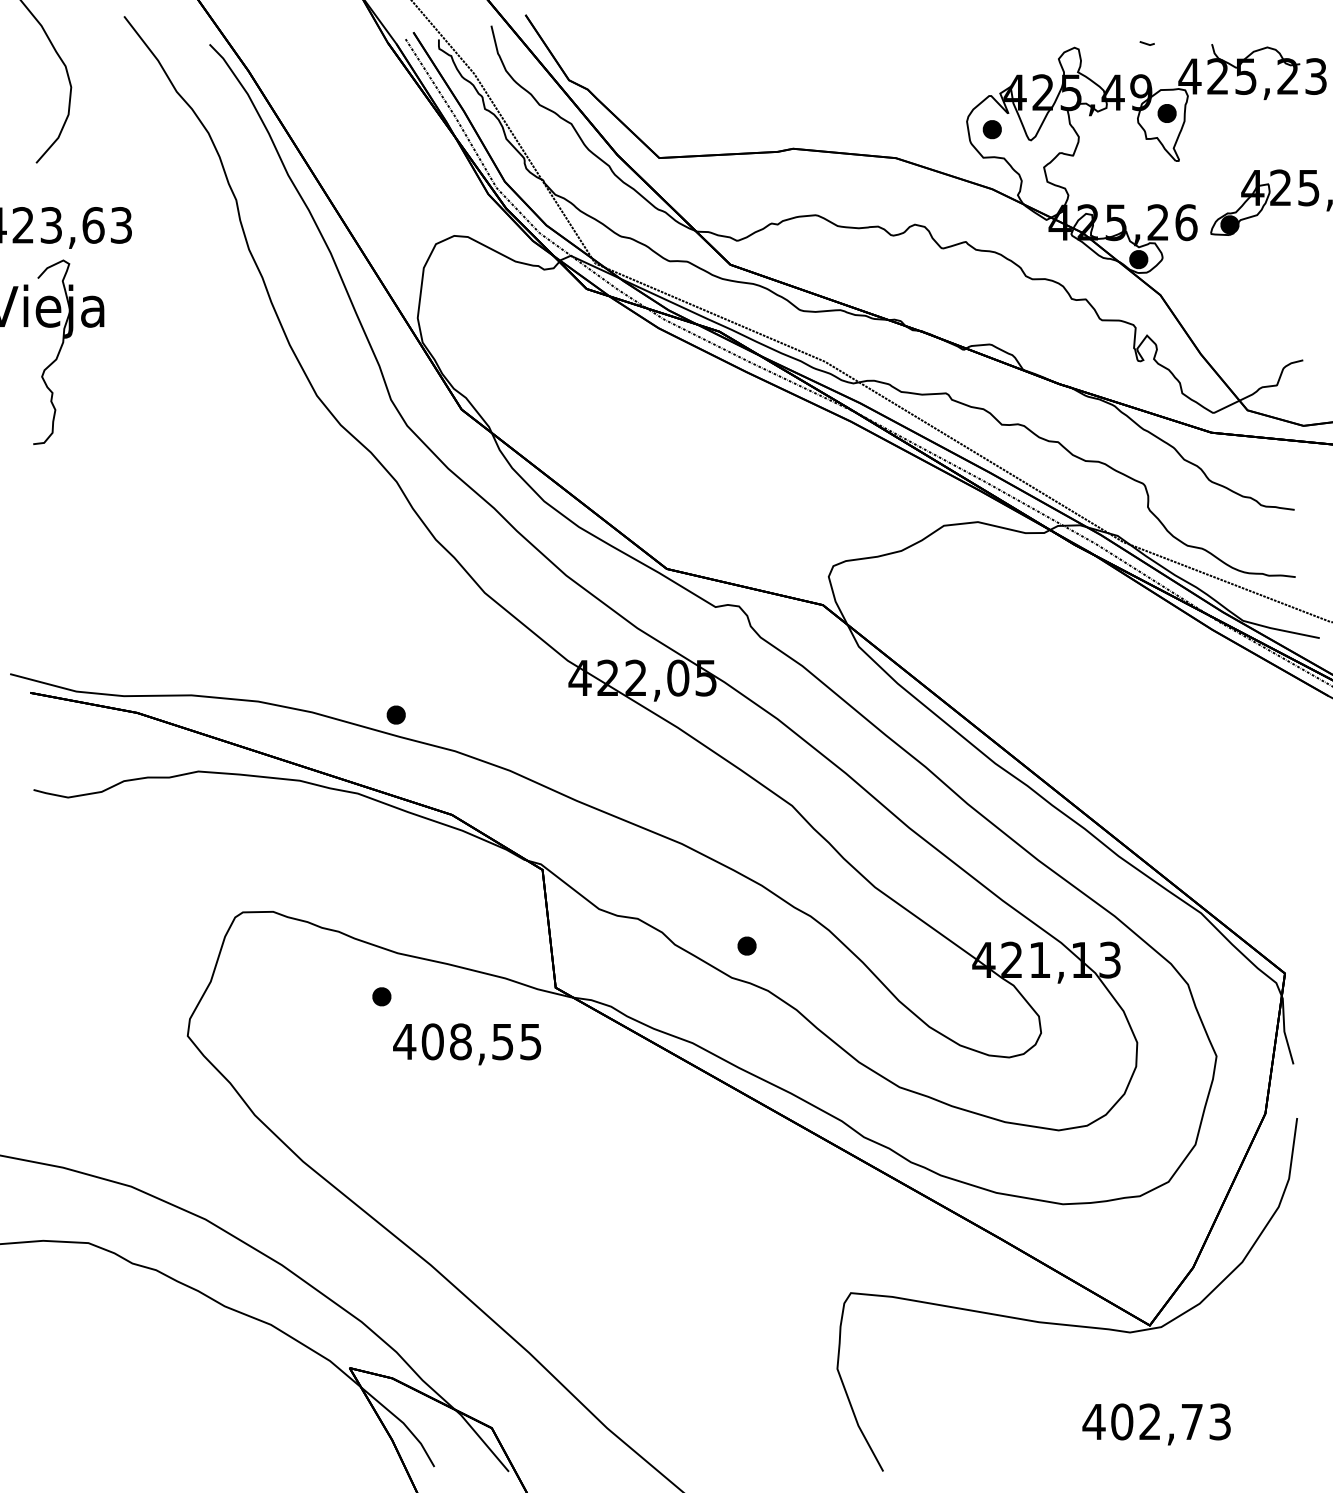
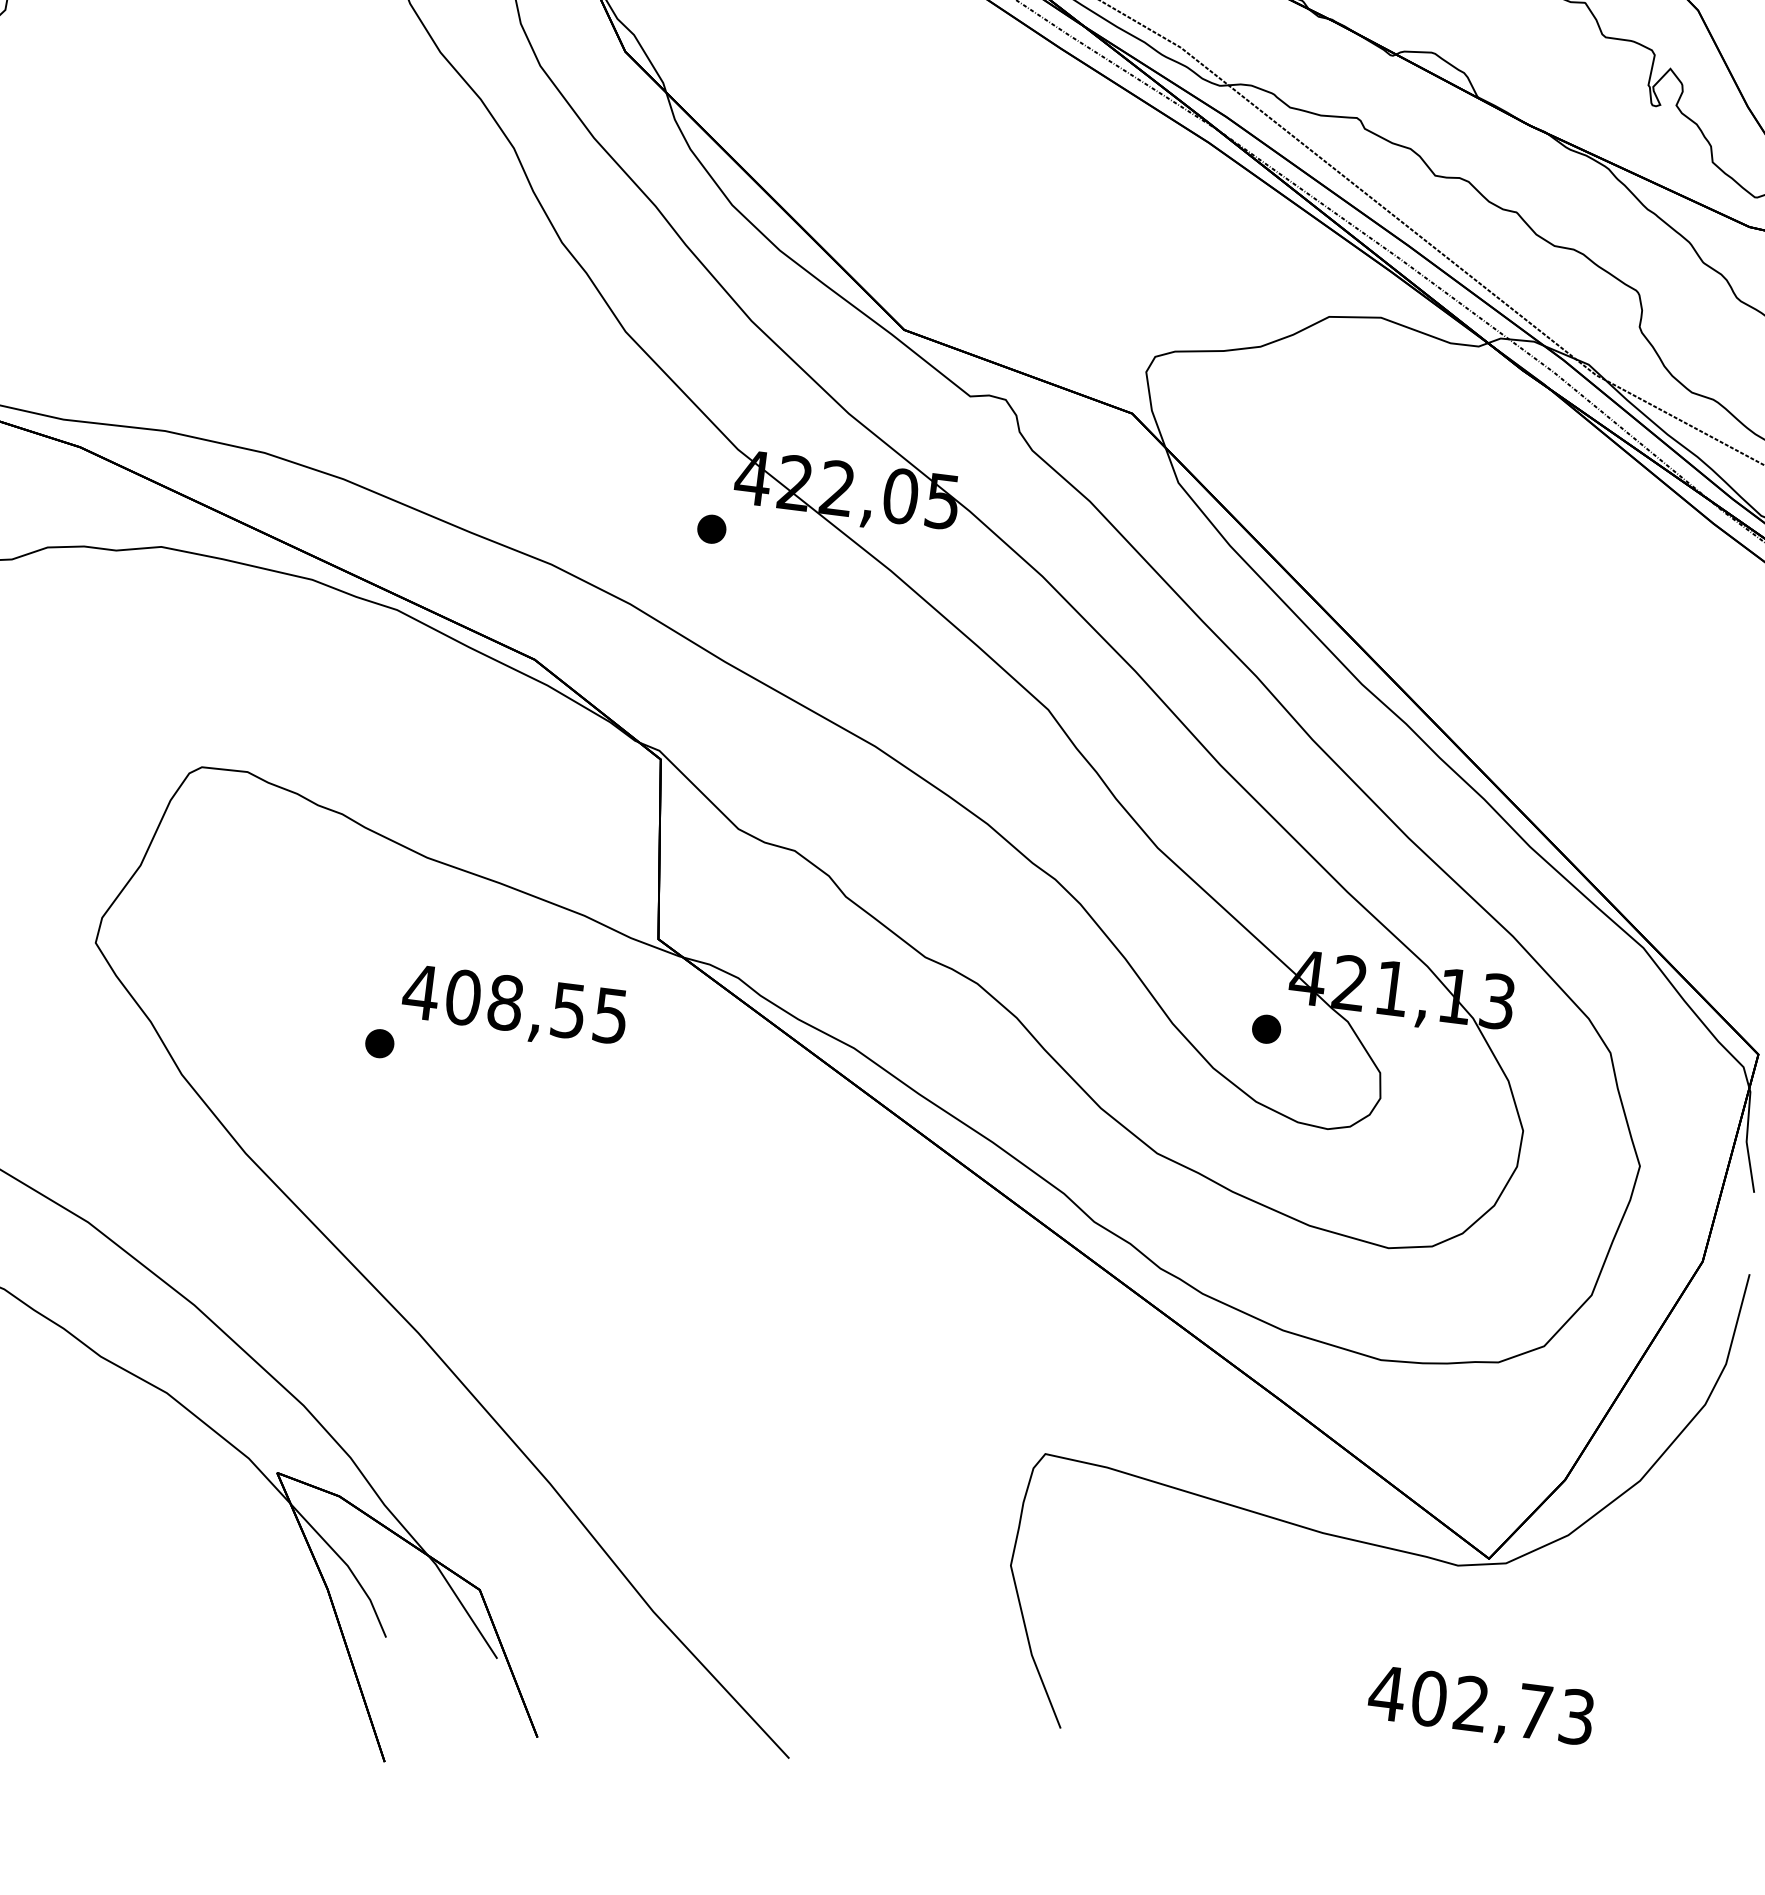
part: (395, 714) -> (710, 528), moved
part: (746, 945) -> (1265, 1028), moved
part: (381, 996) -> (379, 1043), moved

